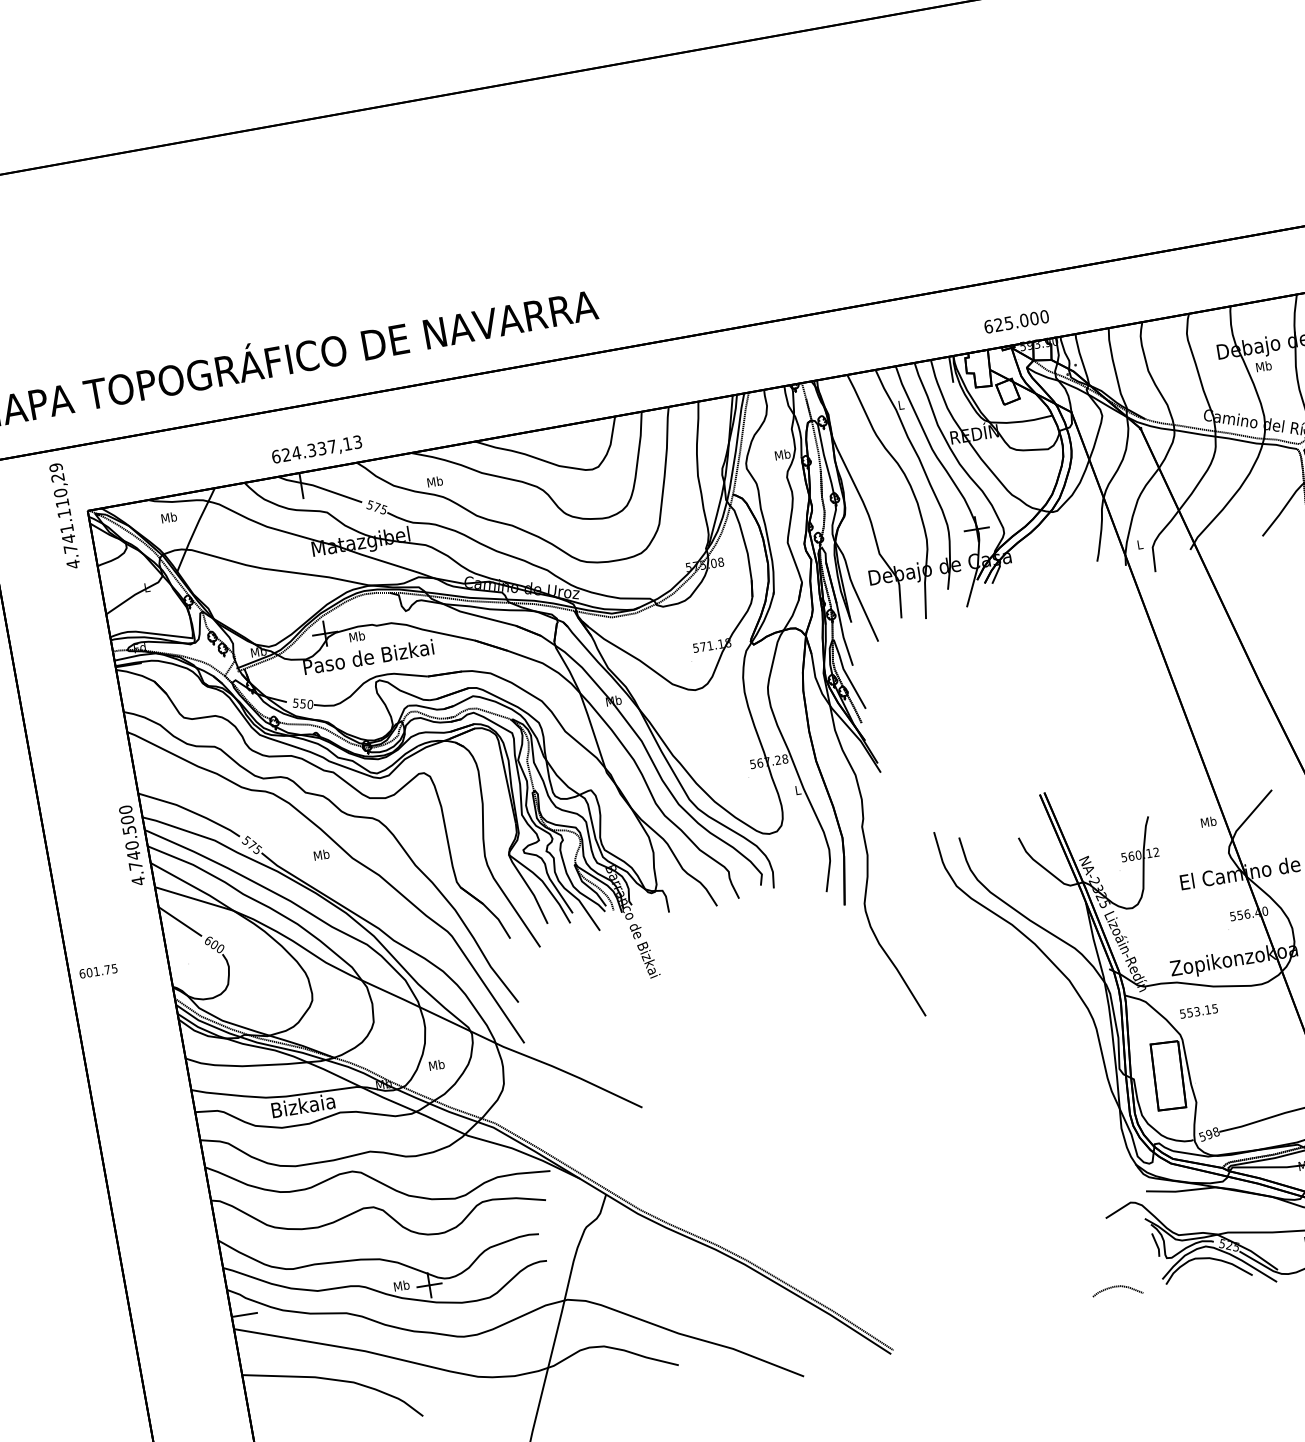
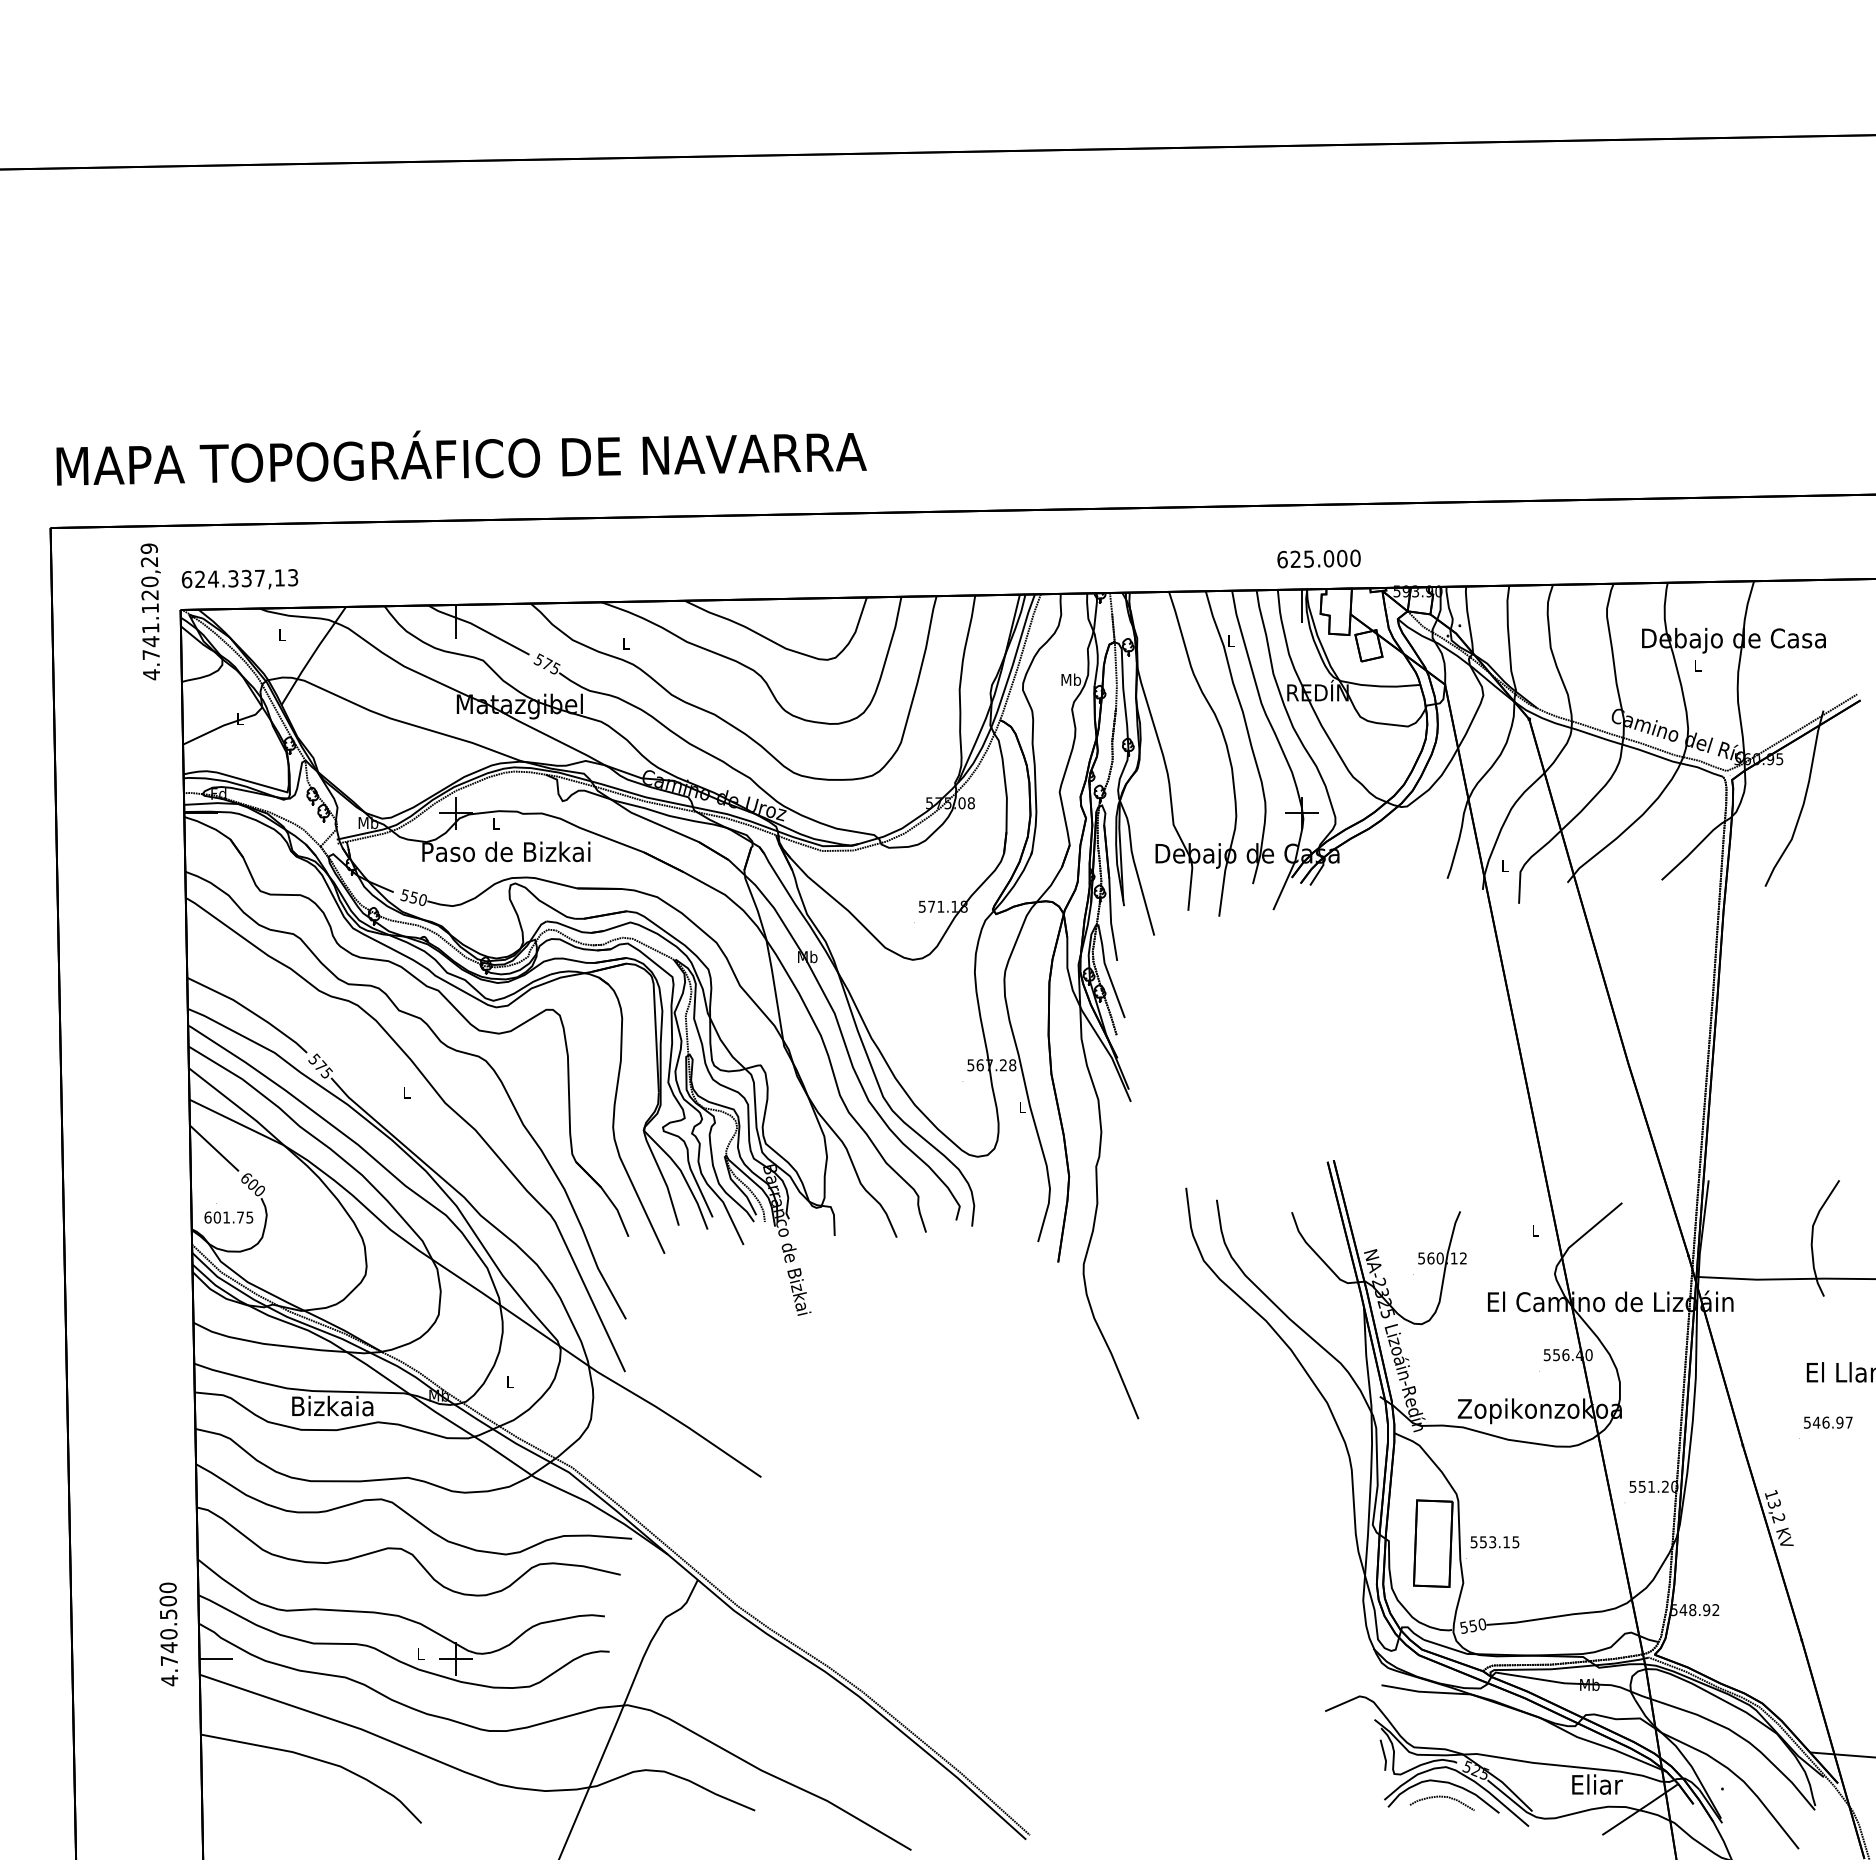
text: (1016, 321) -> (1318, 558), moved
text: (1263, 366) -> (1697, 665), Mb -> L
text: (316, 450) -> (239, 579), moved
text: (434, 481) -> (625, 643), Mb -> L
text: (62, 503) -> (149, 595), 4.741.110,29 -> 4.741.120,29
text: (169, 517) -> (282, 634), Mb -> L
text: (356, 636) -> (495, 823), Mb -> L
text: (1208, 821) -> (1535, 1230), Mb -> L
text: (131, 845) -> (168, 1634), moved
text: (321, 854) -> (406, 1092), Mb -> L
text: (98, 971) -> (228, 1217), moved
text: (1198, 1011) -> (1494, 1542), moved
text: (436, 1064) -> (509, 1381), Mb -> L
text: (1212, 1133) -> (1477, 1625), 598 -> 550
text: (401, 1285) -> (420, 1653), Mb -> L
curve: (1116, 1287) -> (1441, 1797), moved

